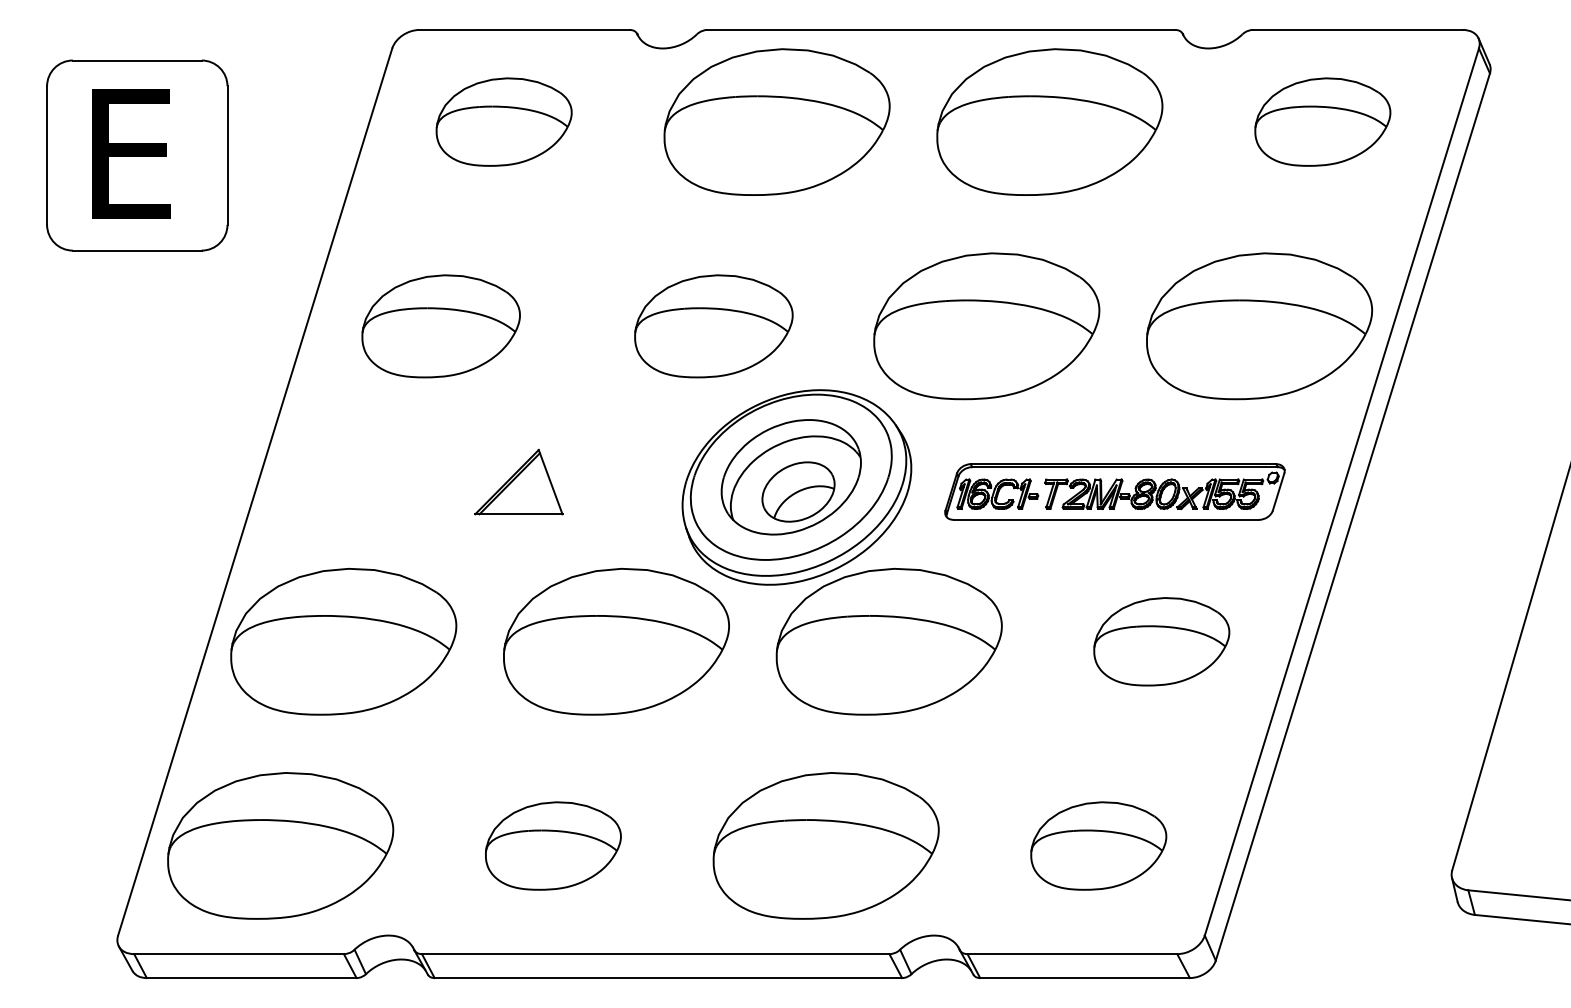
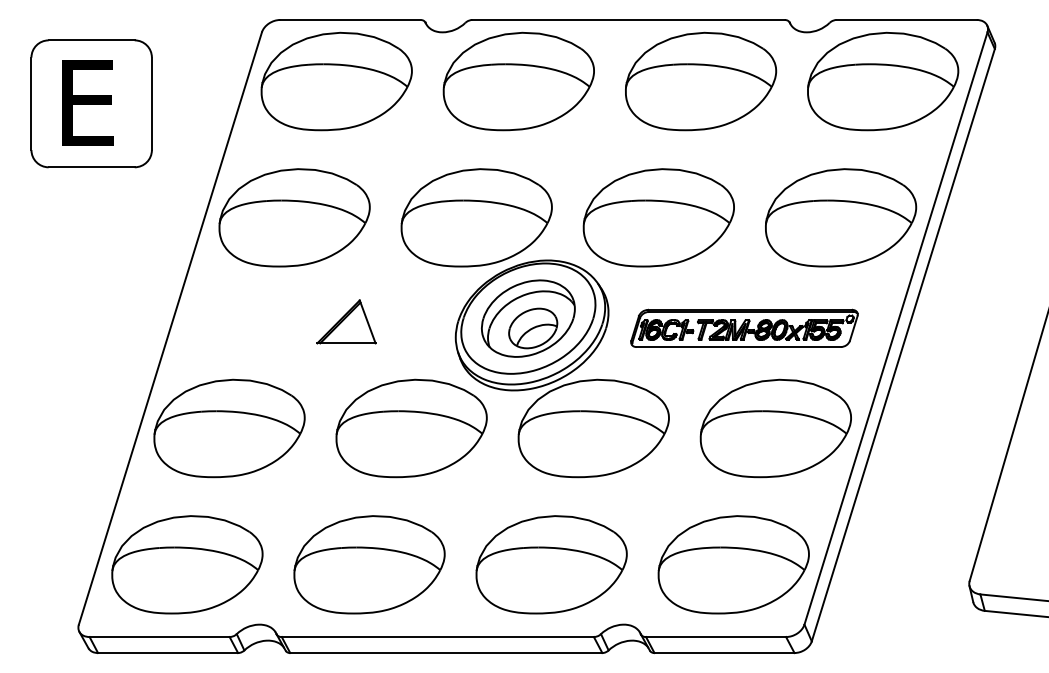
part: (503, 122) -> (336, 81), size x1.67
part: (1323, 122) -> (883, 81), size x1.67
part: (441, 325) -> (294, 217), size x1.43
part: (713, 325) -> (476, 217), size x1.43
part: (1161, 641) -> (775, 428), size x1.67
part: (553, 845) -> (369, 564), size x1.67
part: (1098, 845) -> (733, 564), size x1.67

